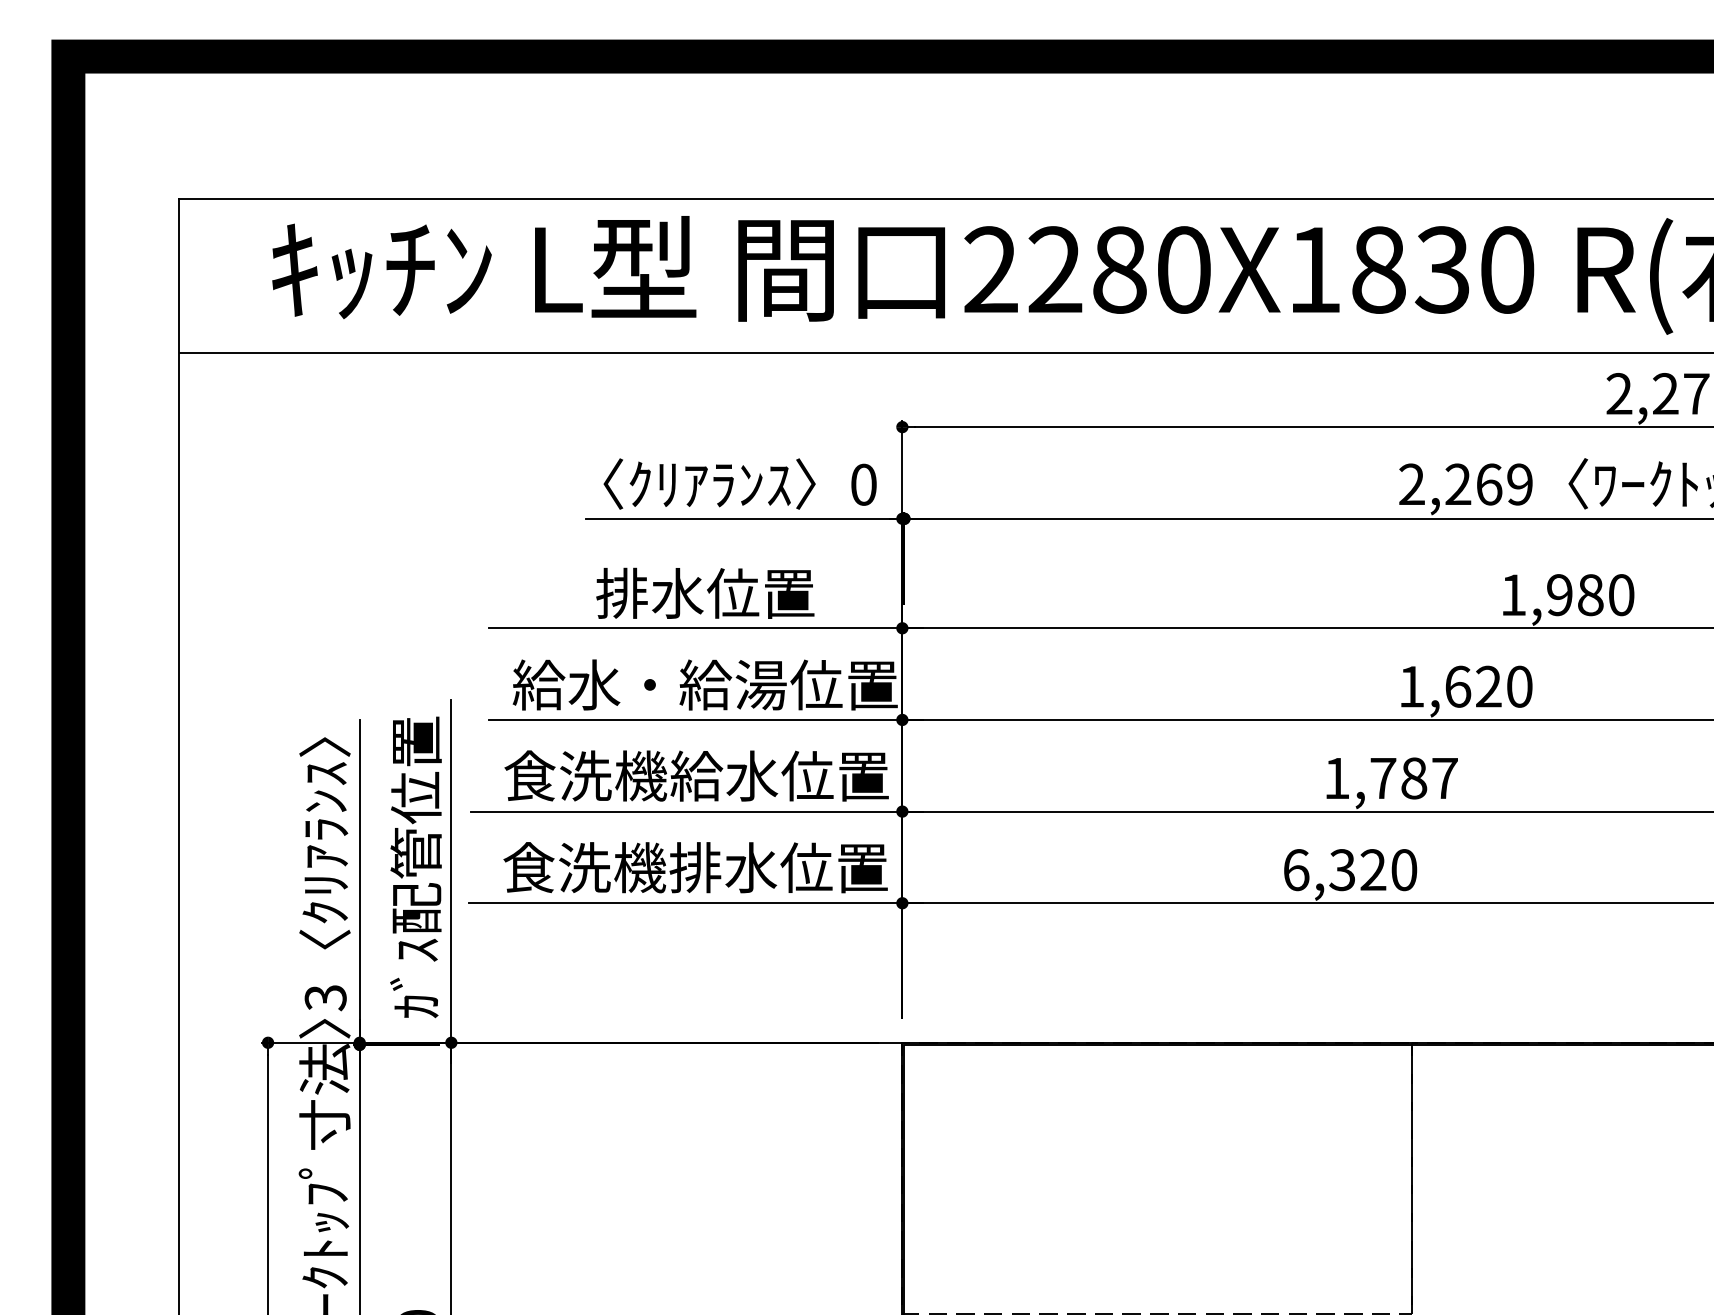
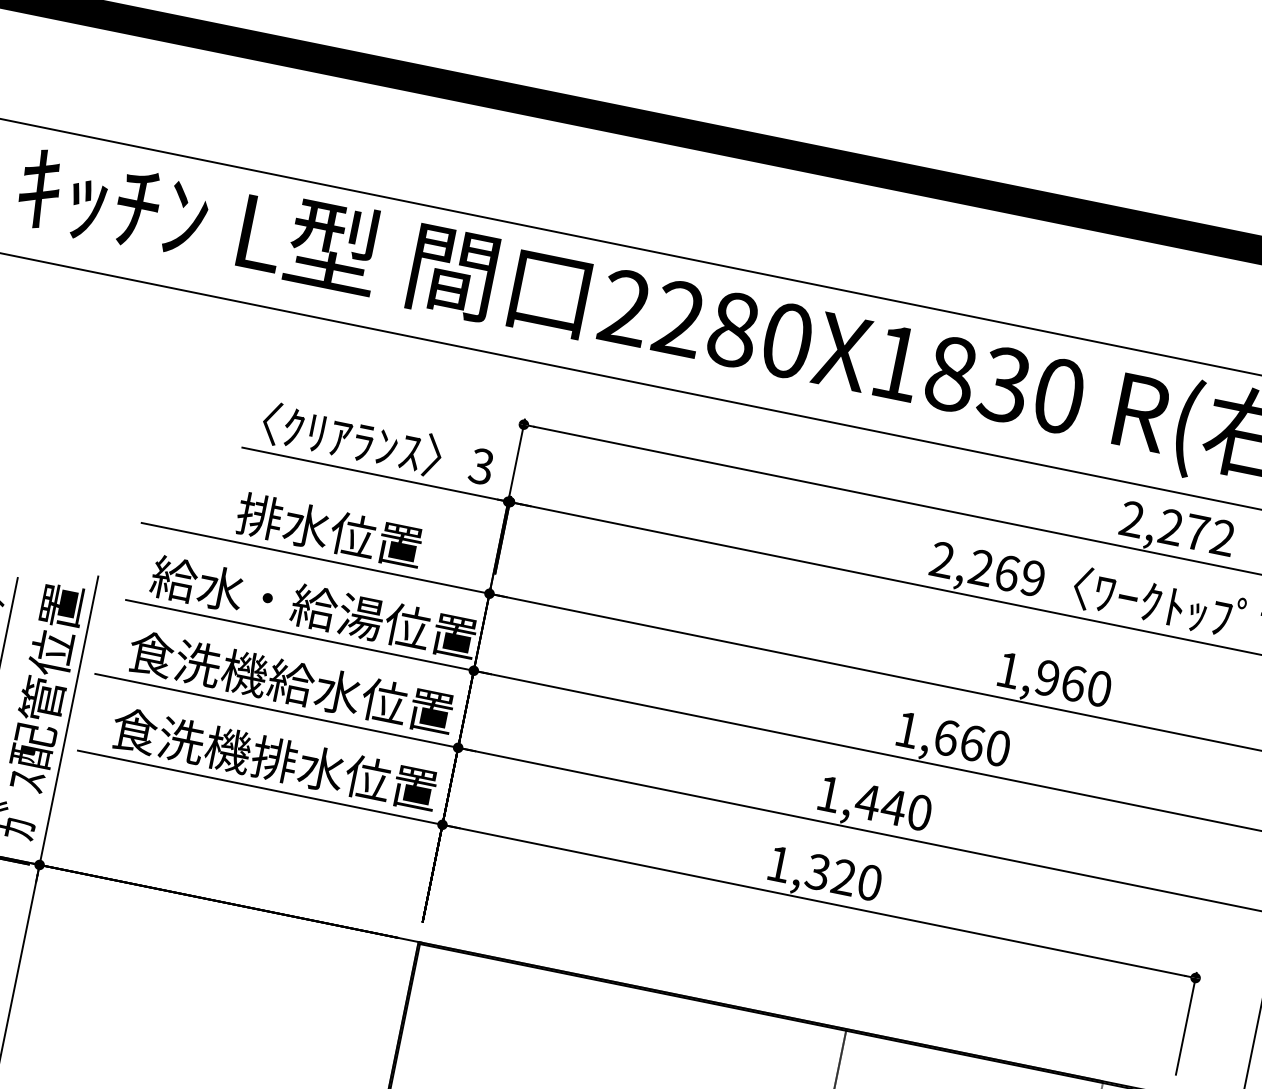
text: (863, 484) -> (481, 466), 0 -> 3
text: (1590, 595) -> (1073, 683), 1,980 -> 1,960
text: (1488, 686) -> (972, 742), 1,620 -> 1,660
text: (1413, 778) -> (893, 807), 1,787 -> 1,440
text: (1296, 870) -> (779, 864), 6,320 -> 1,320

